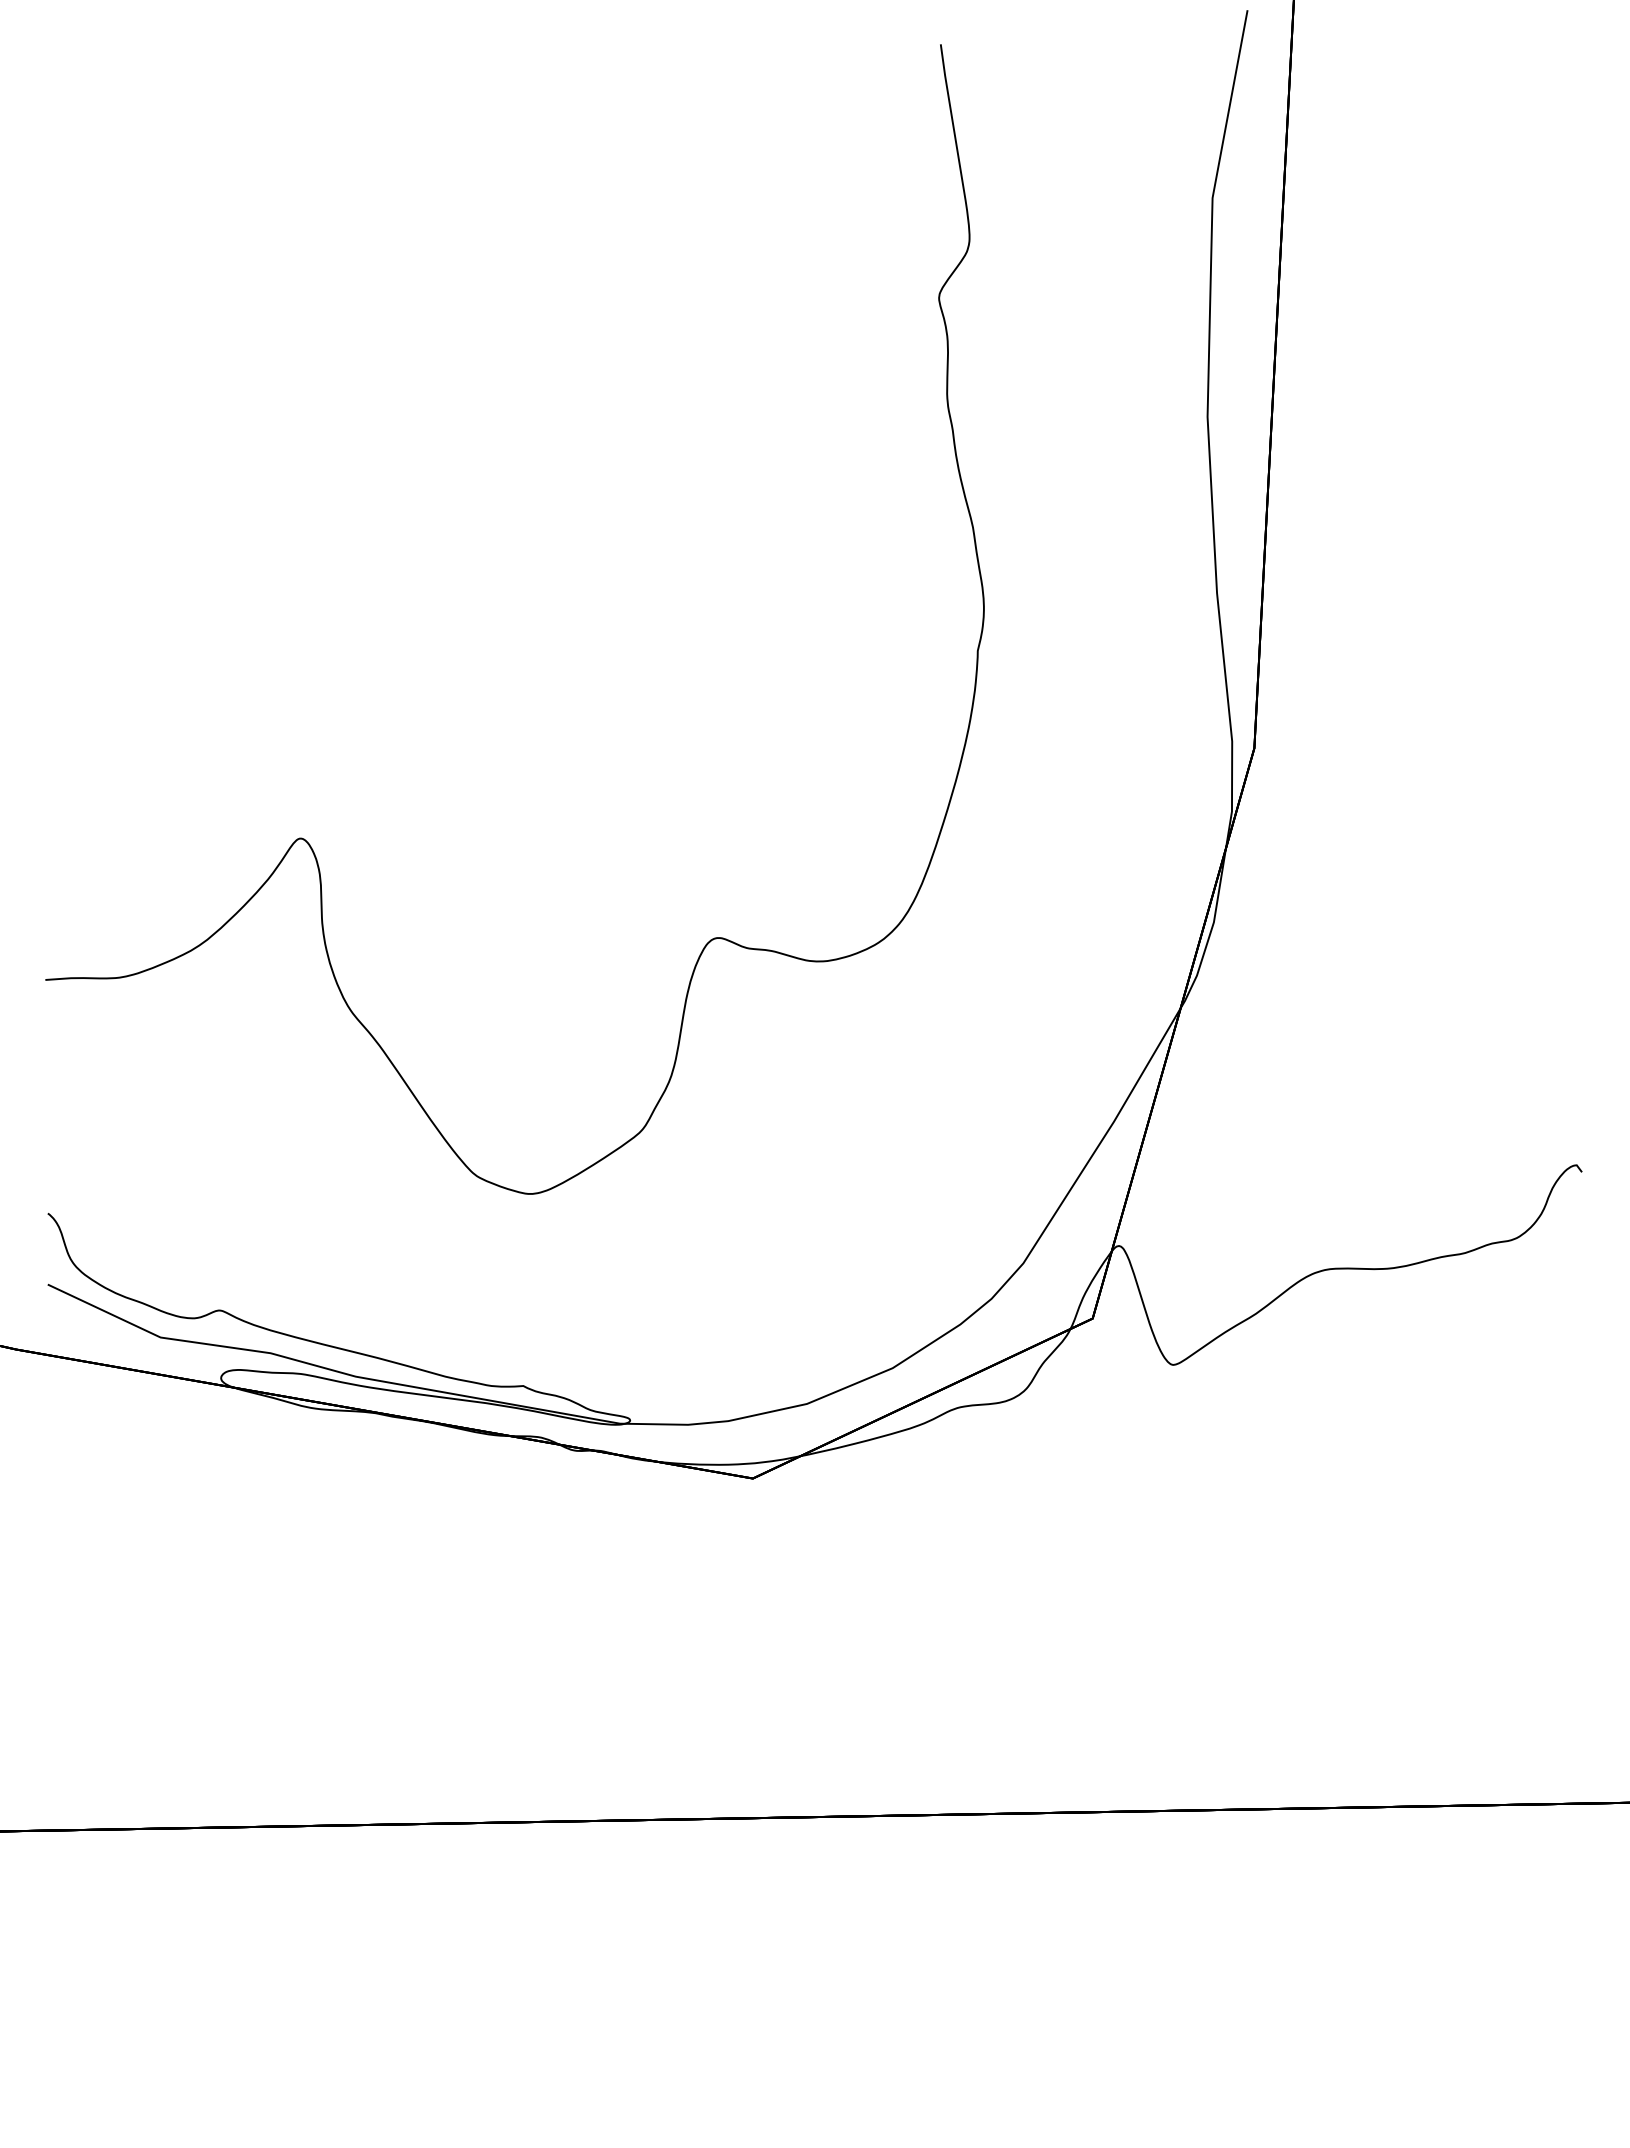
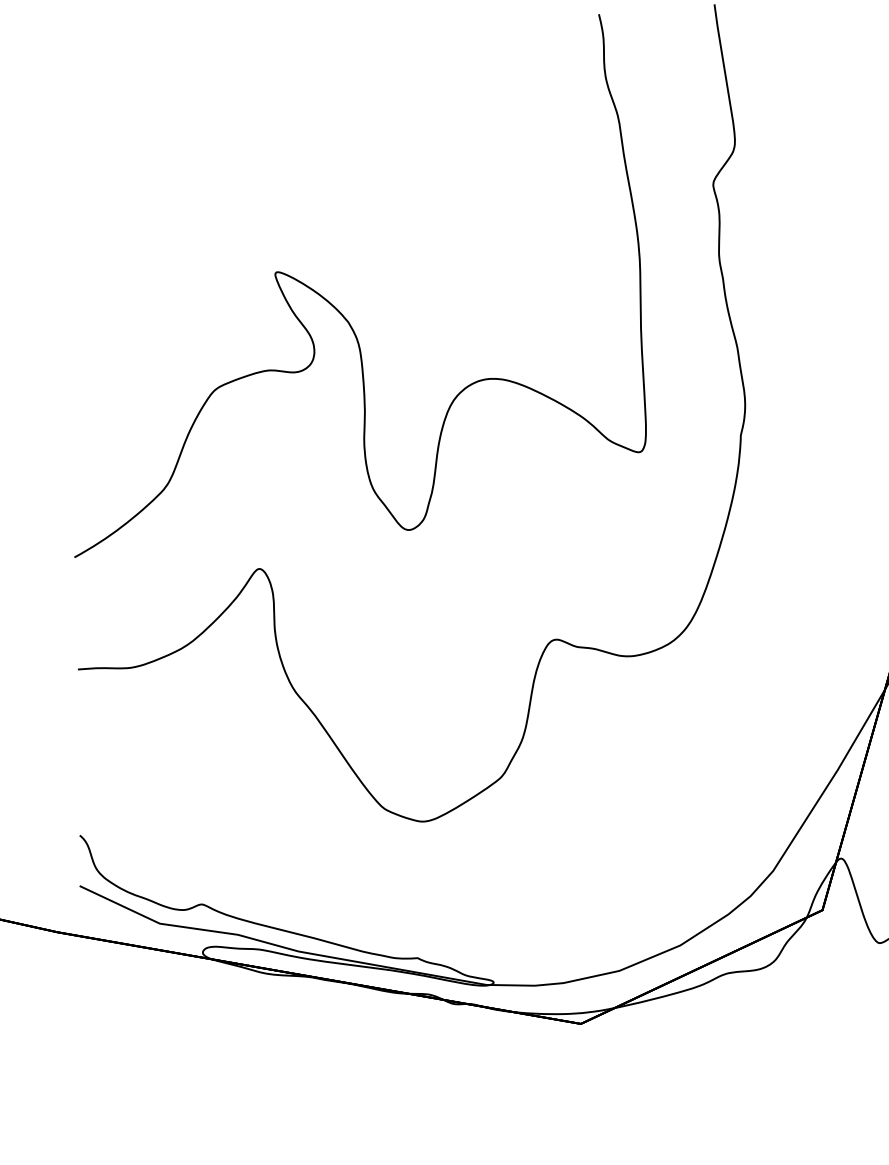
curve: (409, 472) -> (336, 308), added

